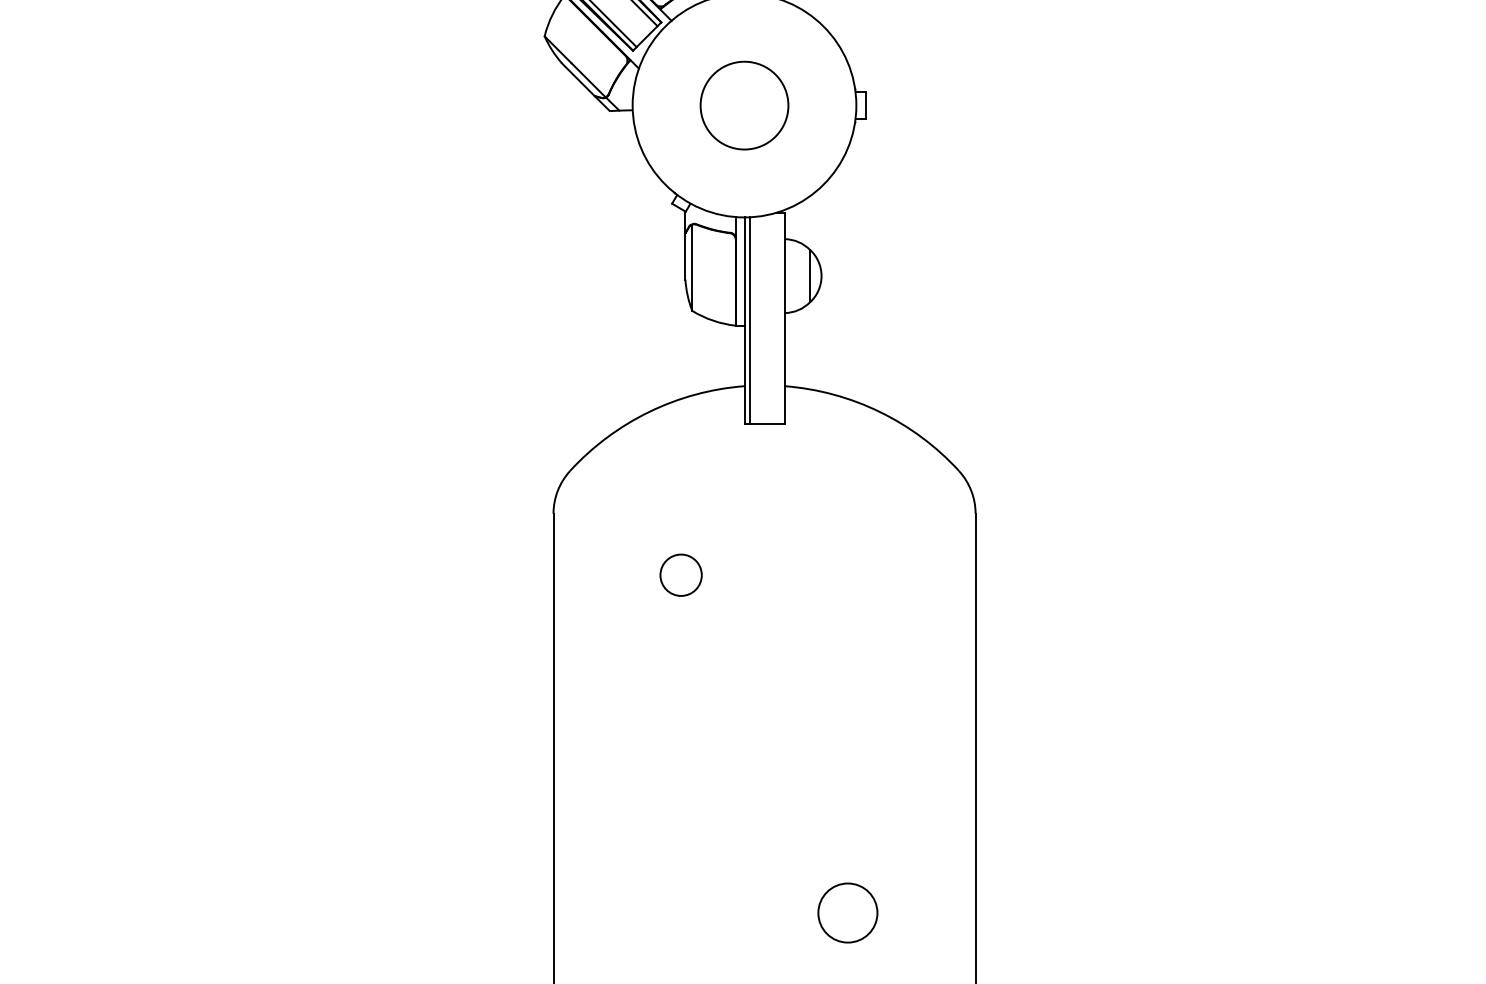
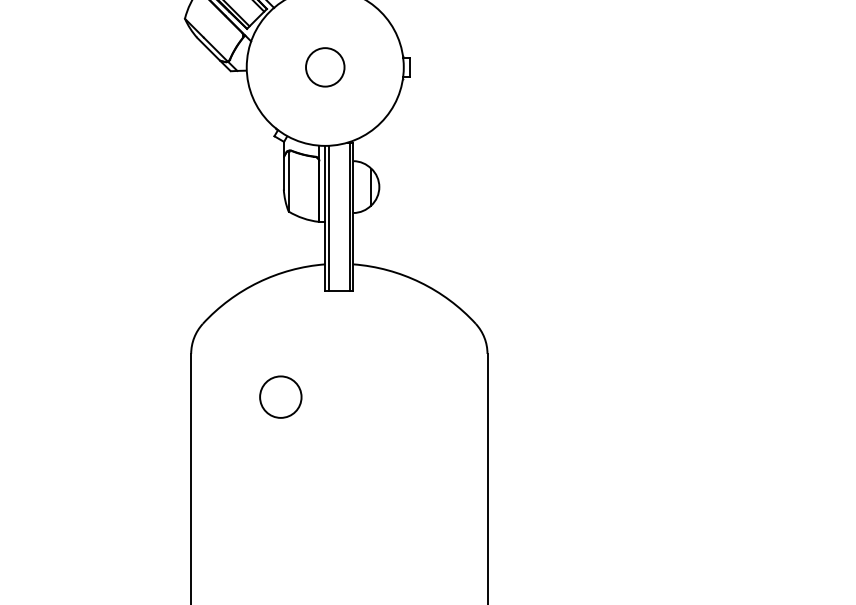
circle: (744, 105) -> (325, 67), size x0.62
line: (779, 317) -> (349, 216), added
circle: (680, 574) -> (280, 396), size x1.43

